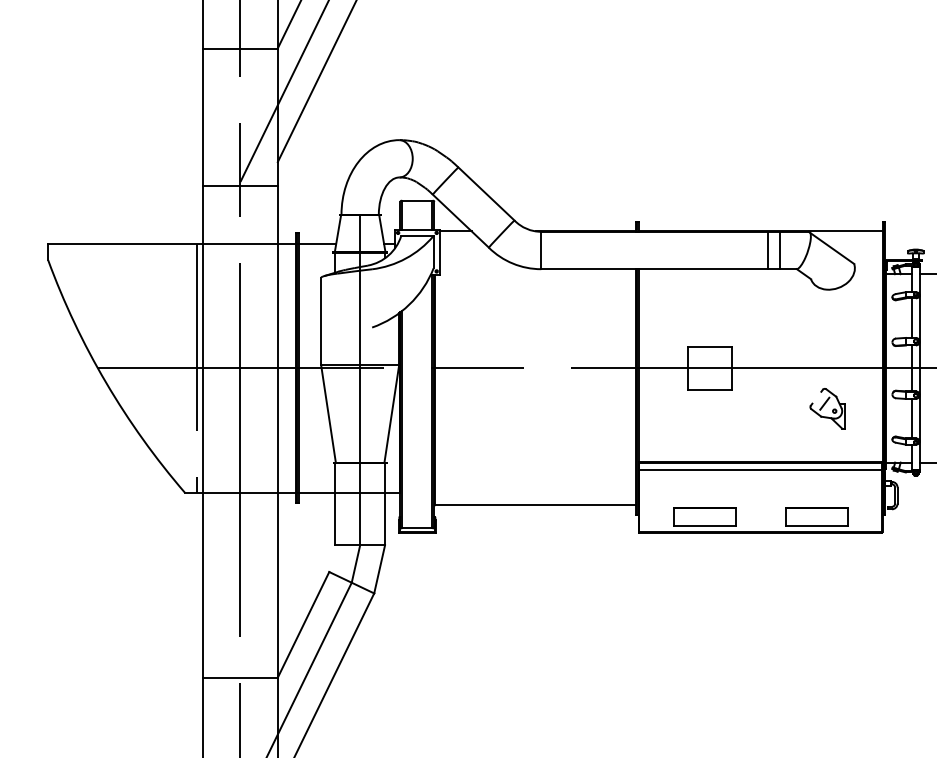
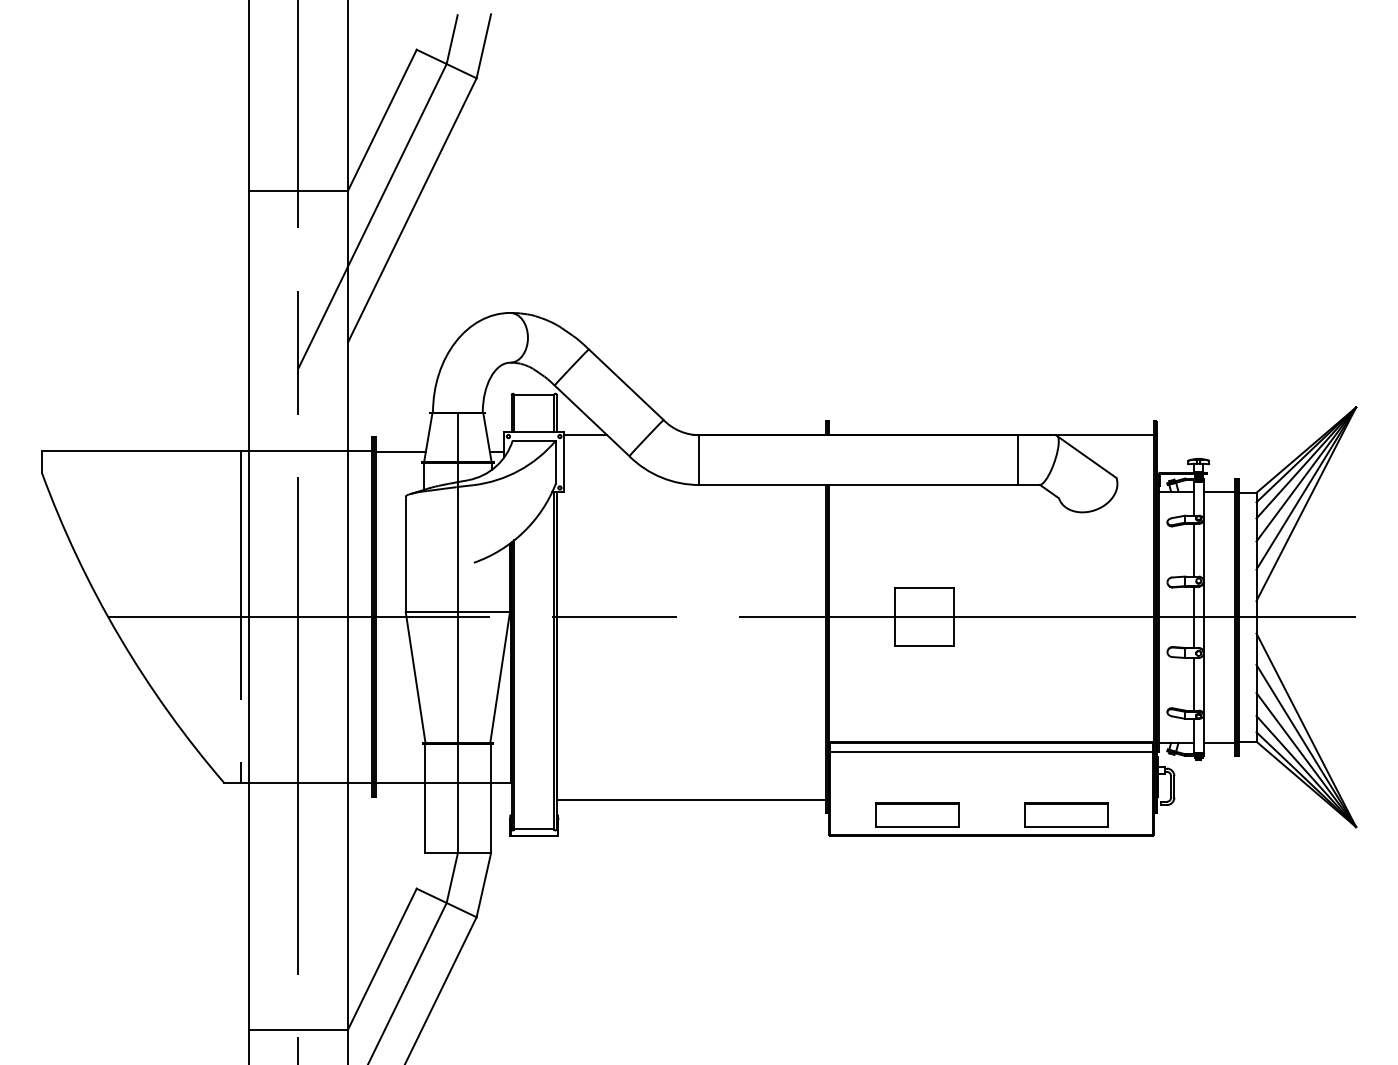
line: (240, 185) -> (298, 373), removed
line: (767, 250) -> (1001, 459), removed
part: (827, 408) -> (1080, 670), removed

